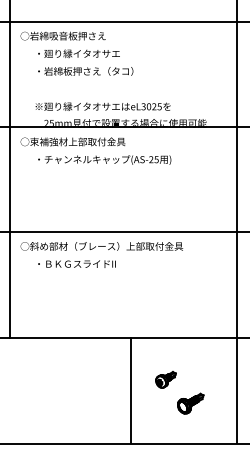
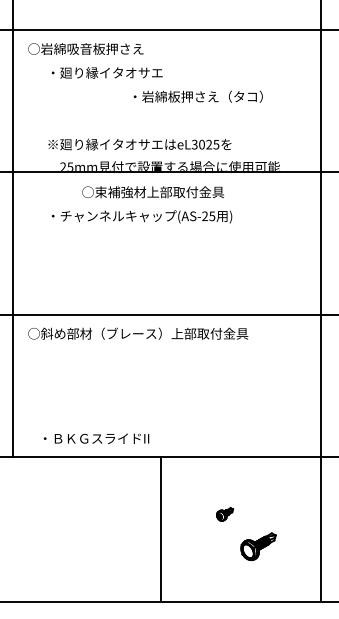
text: (85, 71) -> (197, 96), moved
text: (72, 142) -> (152, 192), moved
text: (76, 263) -> (96, 438), moved
part: (165, 379) -> (224, 514), size x0.6
line: (130, 390) -> (160, 528), moved

